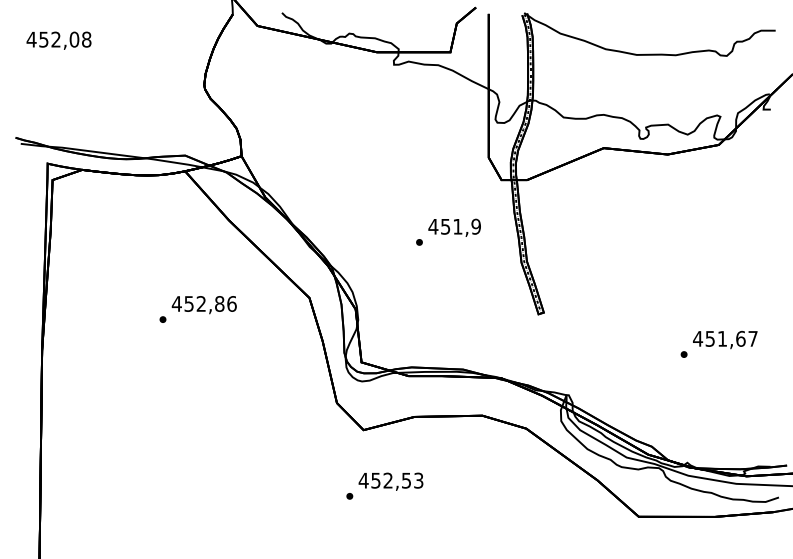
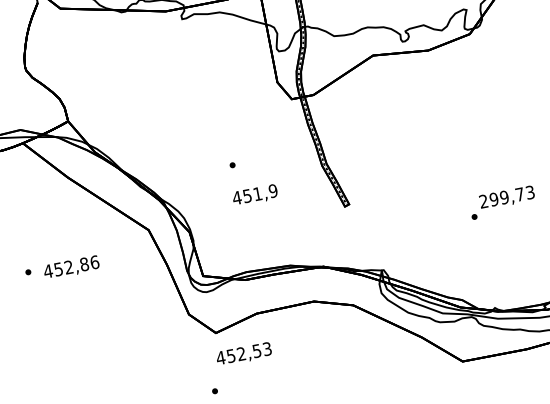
text: (454, 227) -> (255, 195), moved
text: (203, 305) -> (71, 268), moved
text: (725, 338) -> (506, 196), 451,67 -> 299,73
text: (390, 481) -> (243, 354), moved

